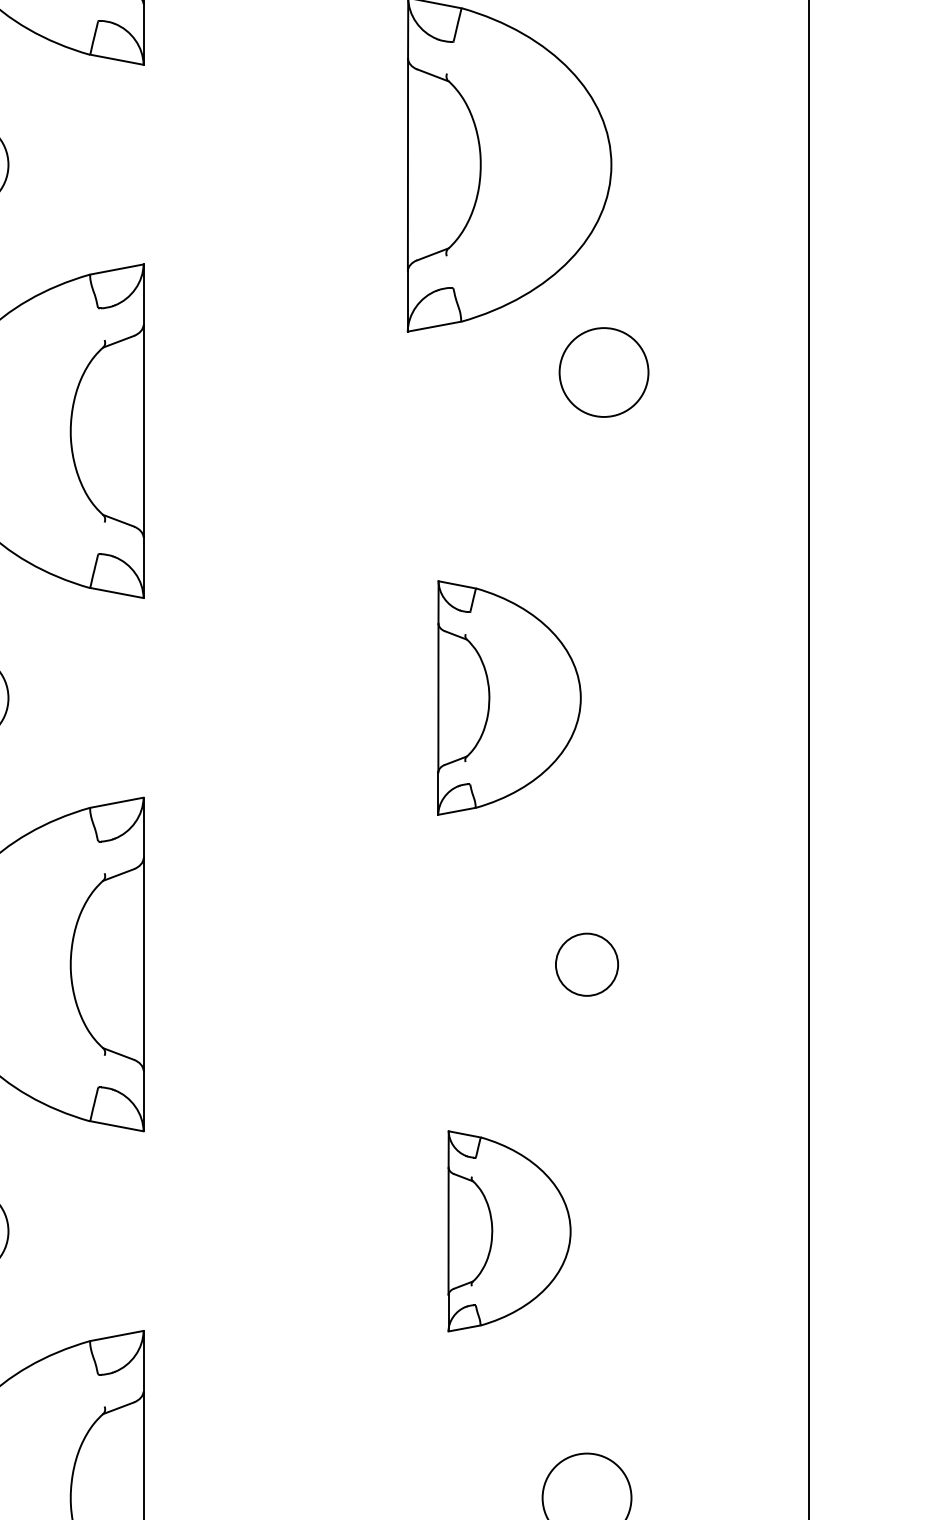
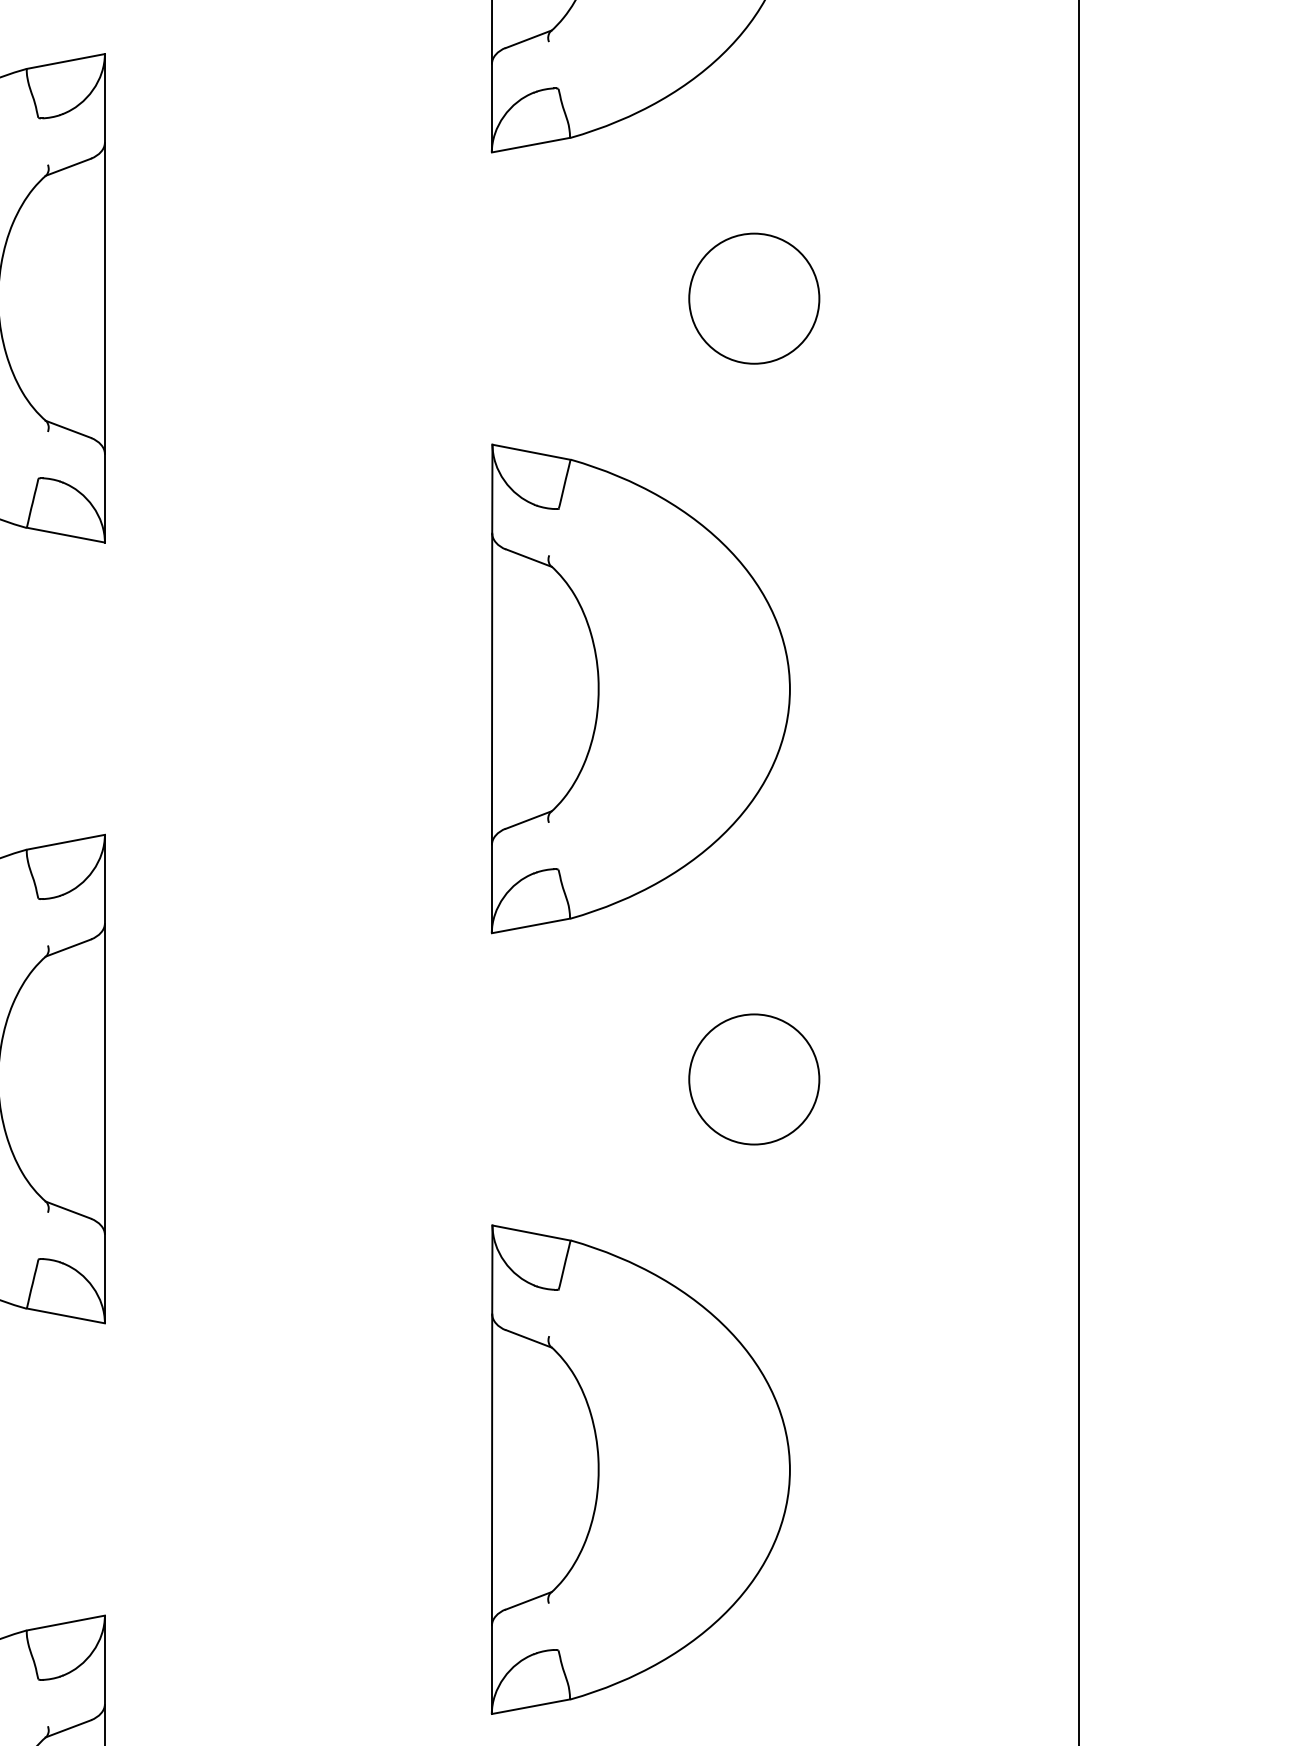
circle: (603, 372) -> (753, 298), moved
part: (509, 697) -> (640, 688), size x1.43
circle: (586, 964) -> (753, 1079), size x1.43
part: (509, 1231) -> (640, 1470), size x1.67

